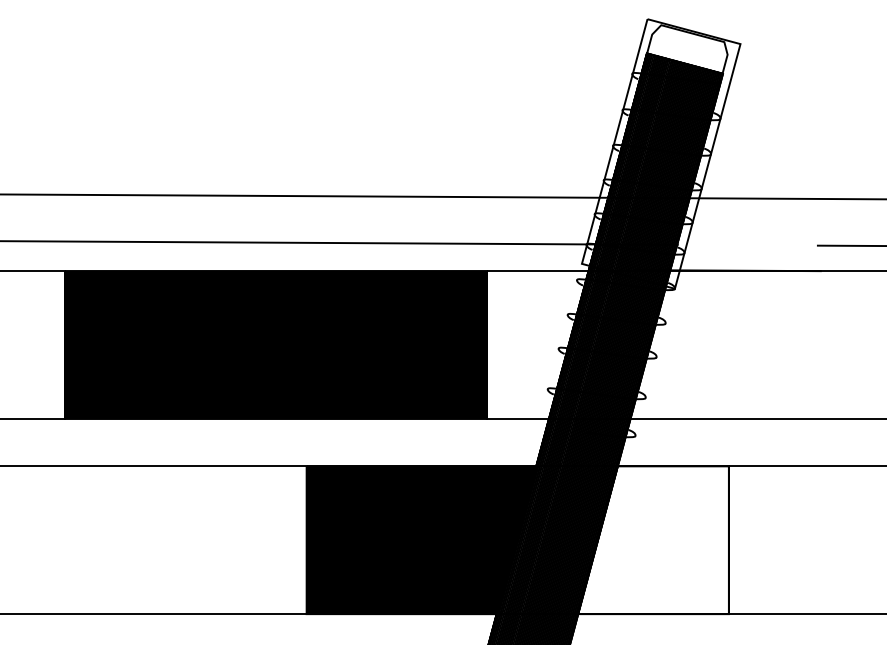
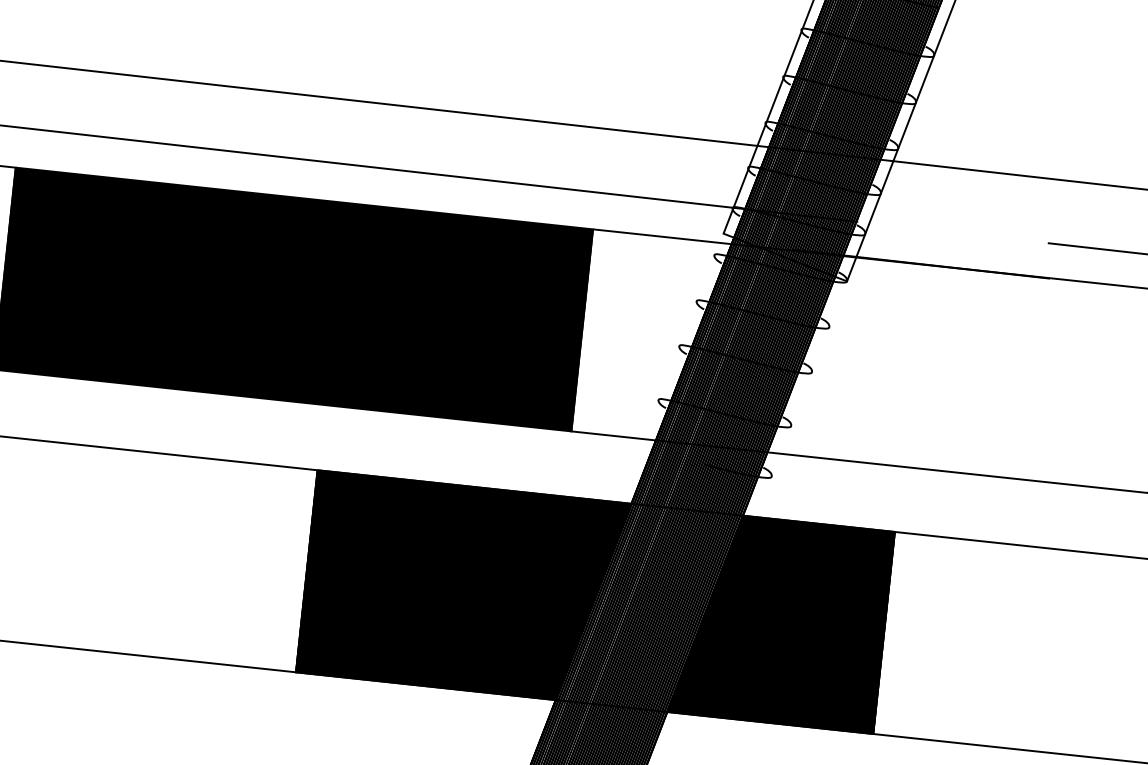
fill: (653, 540) -> (780, 622), added

